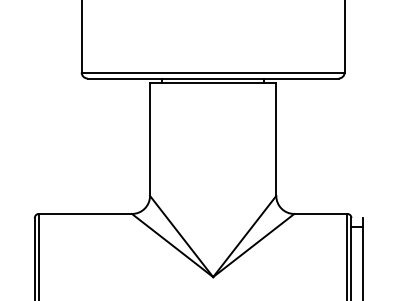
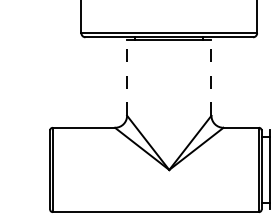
line: (150, 138) -> (127, 77), solid -> dashed
line: (276, 138) -> (211, 77), solid -> dashed

